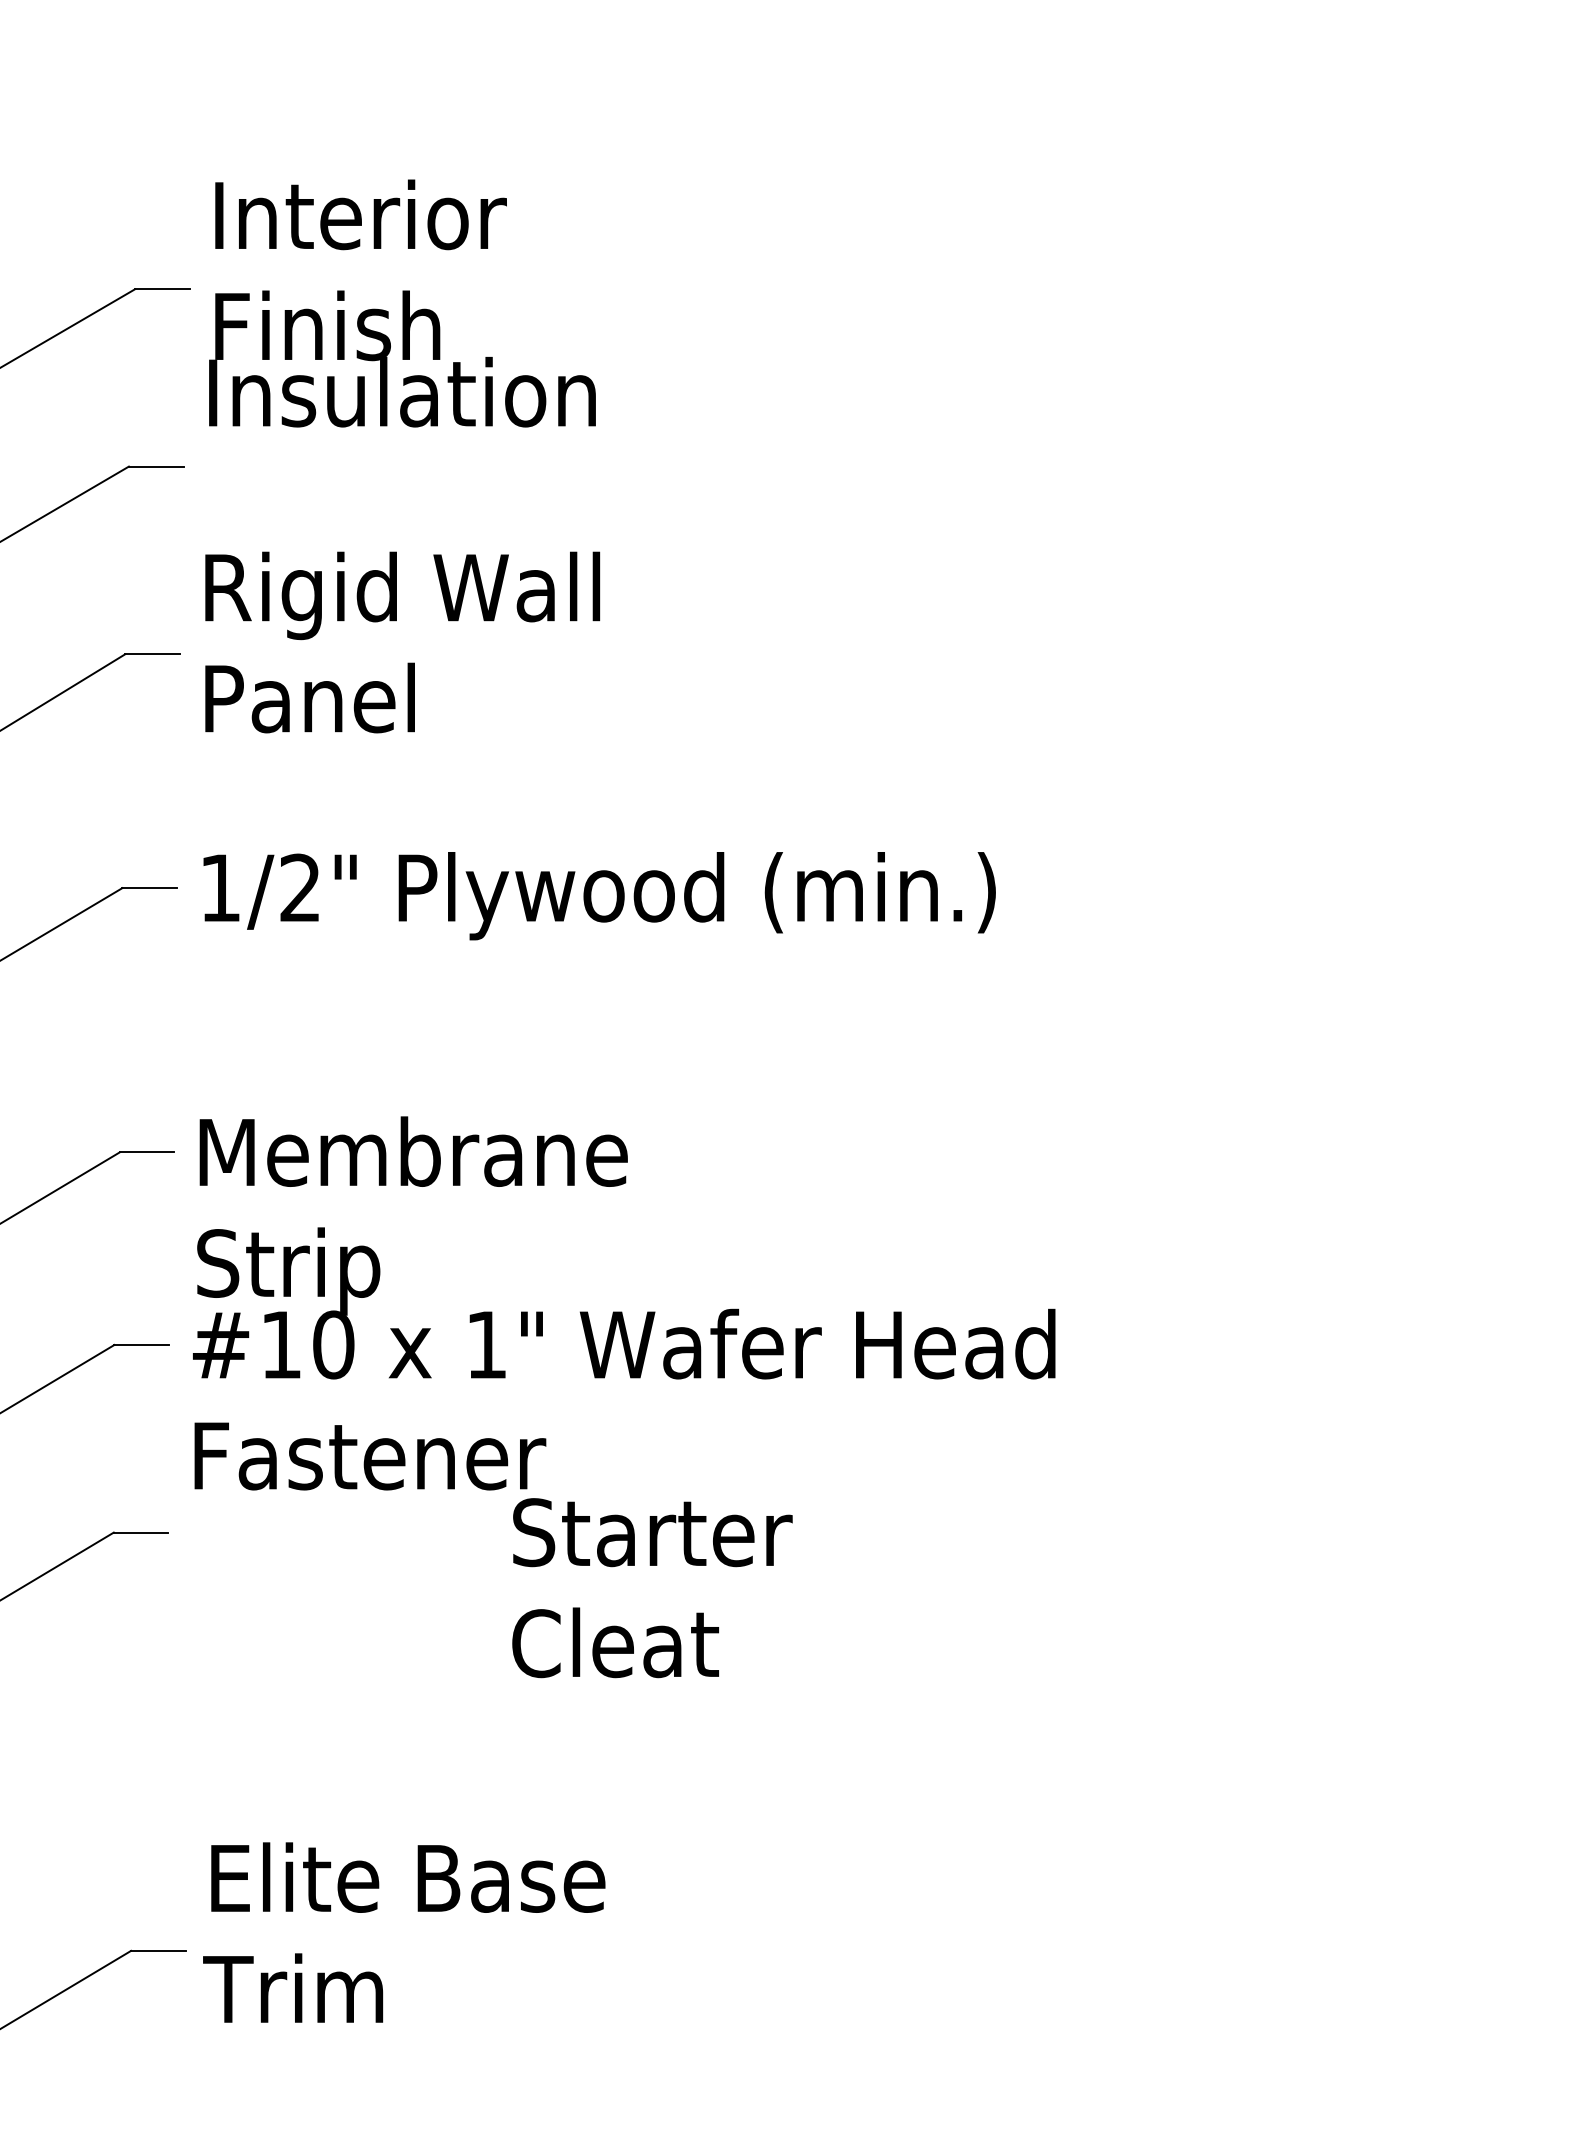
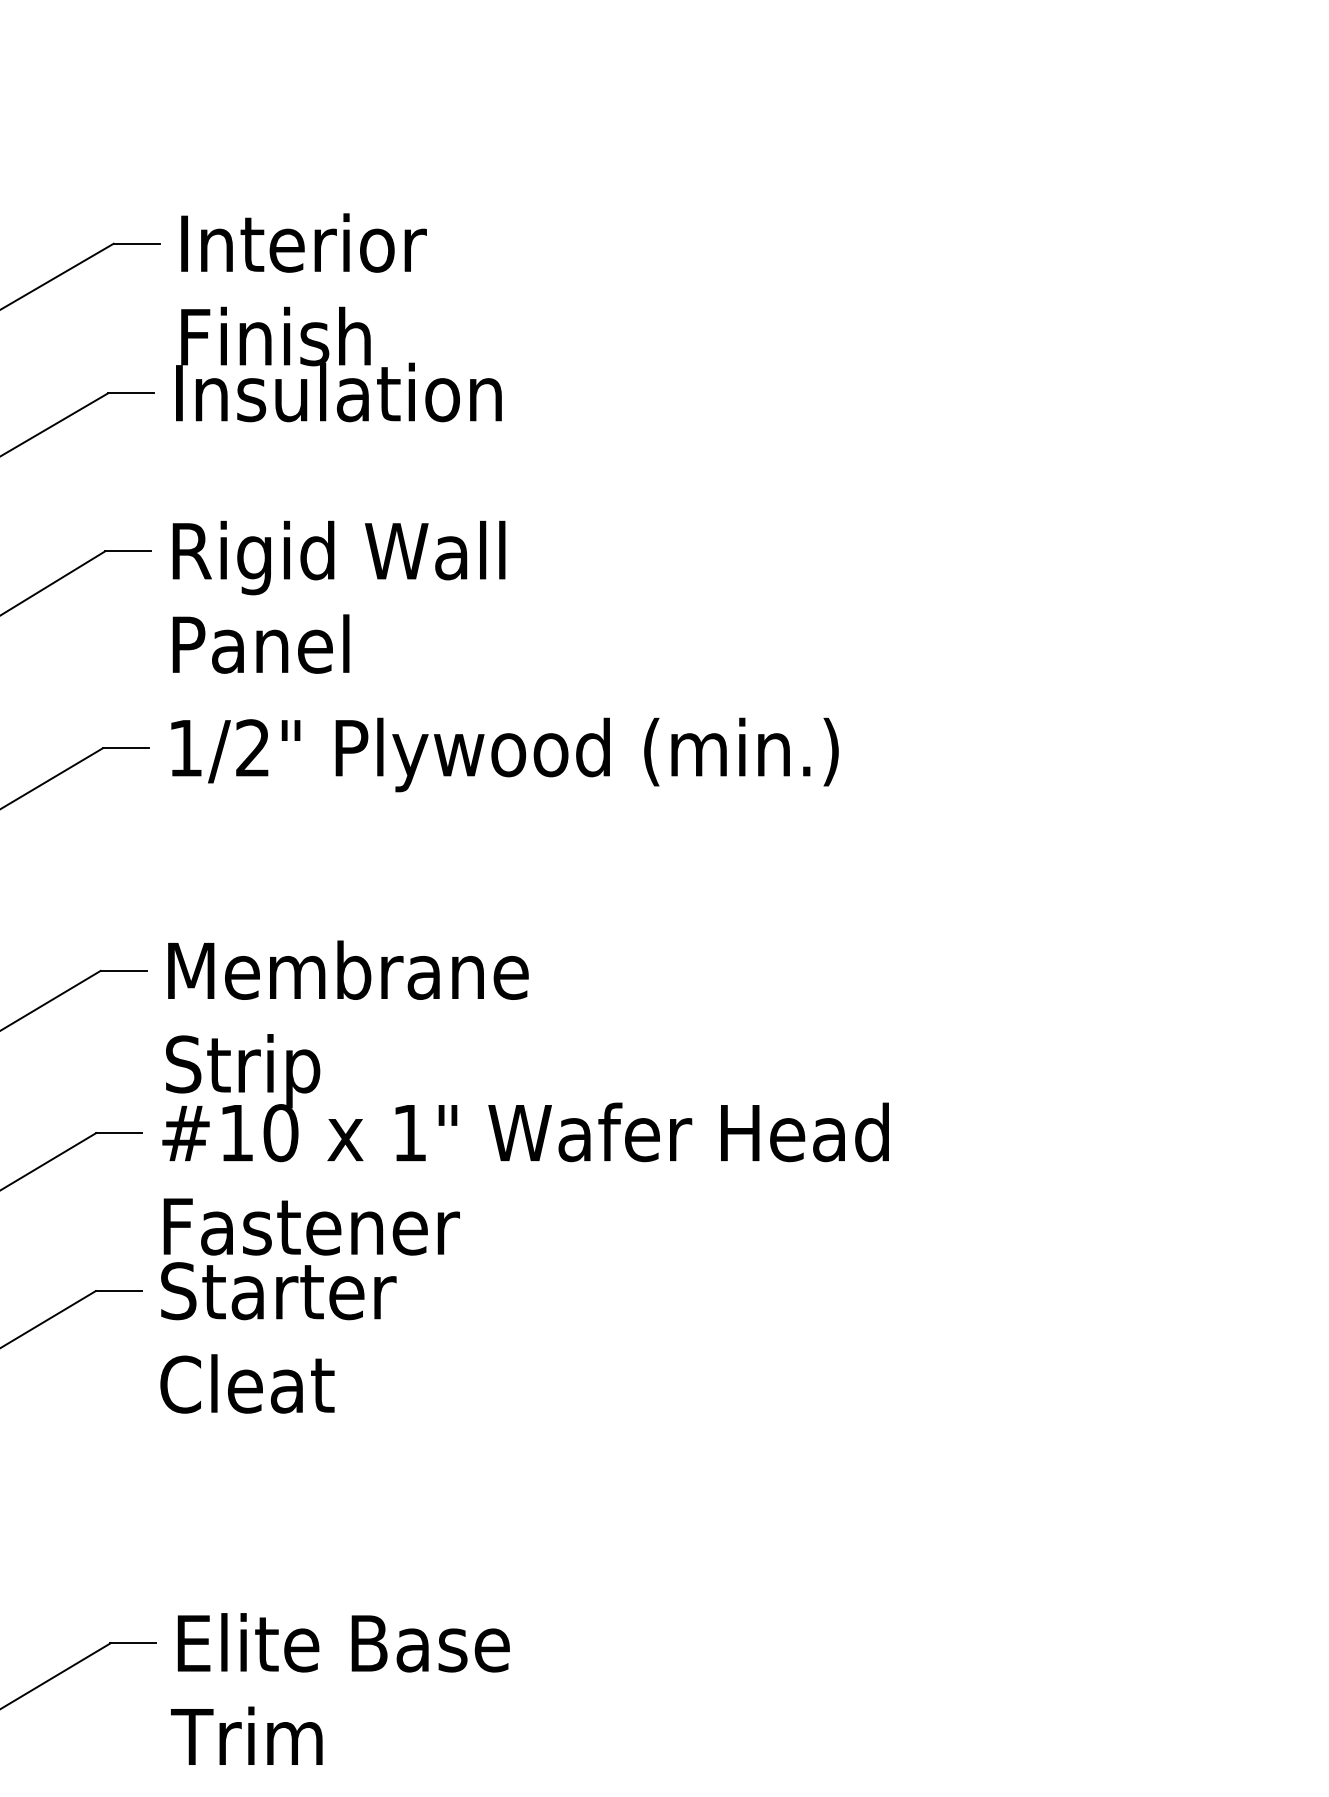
text: (402, 303) -> (338, 317), moved
text: (402, 641) -> (338, 596), moved
text: (652, 1587) -> (278, 1337), moved
text: (404, 1931) -> (340, 1688), moved

